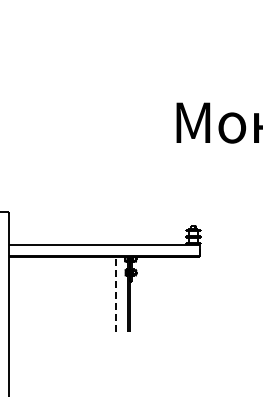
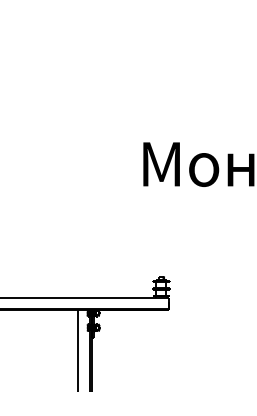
line: (116, 294) -> (77, 351), dashed -> solid

